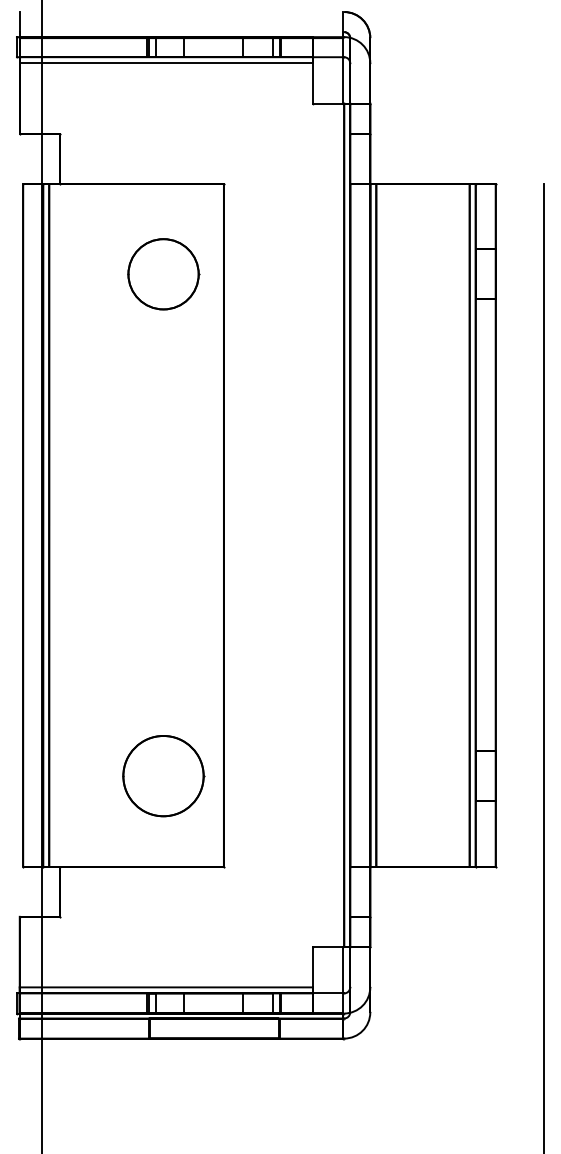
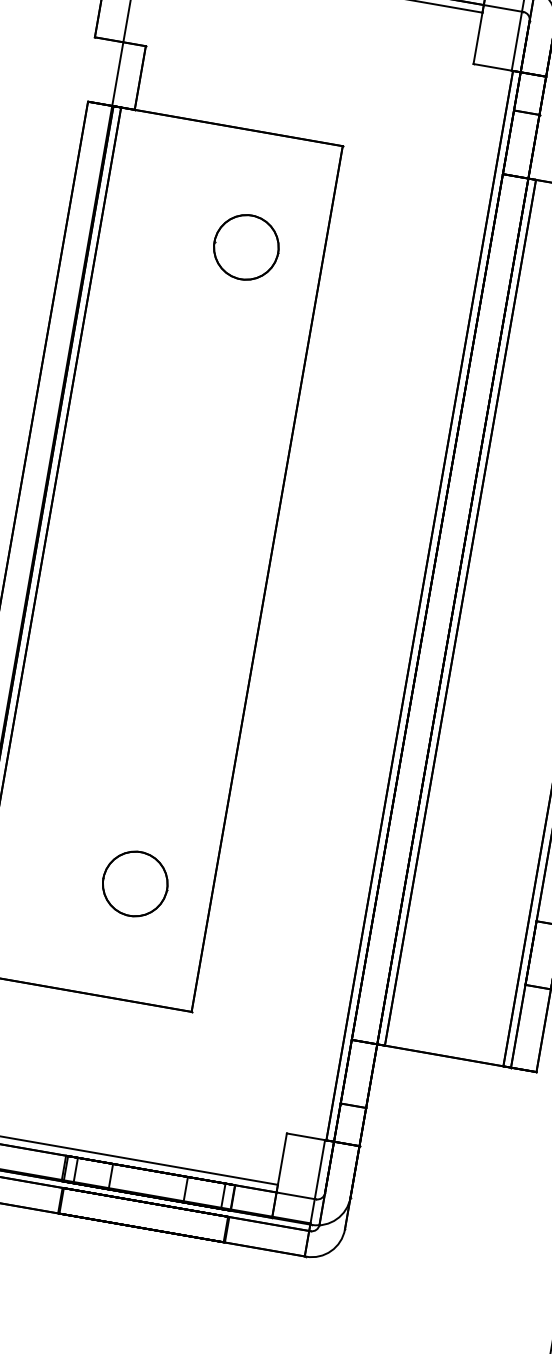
part: (163, 274) -> (246, 247), size x0.71
part: (163, 776) -> (134, 884), size x0.62

